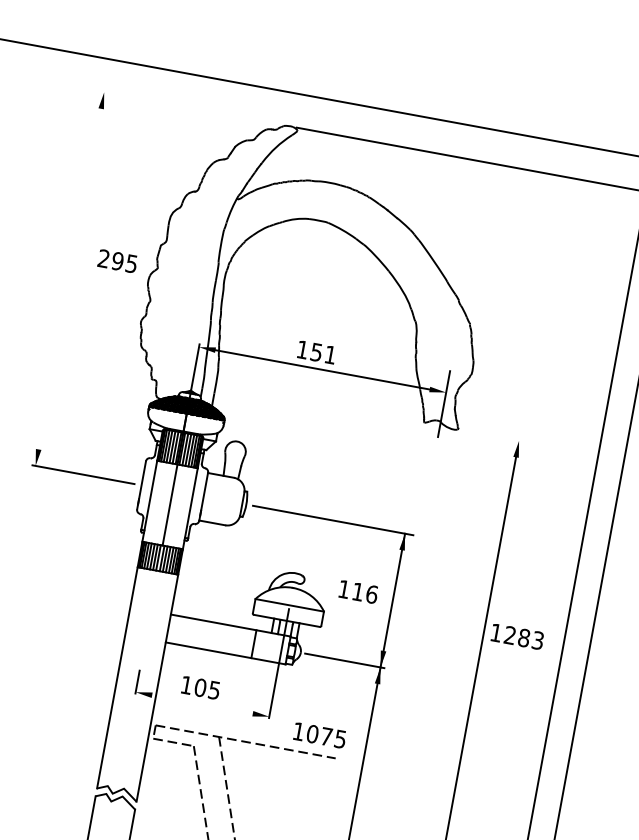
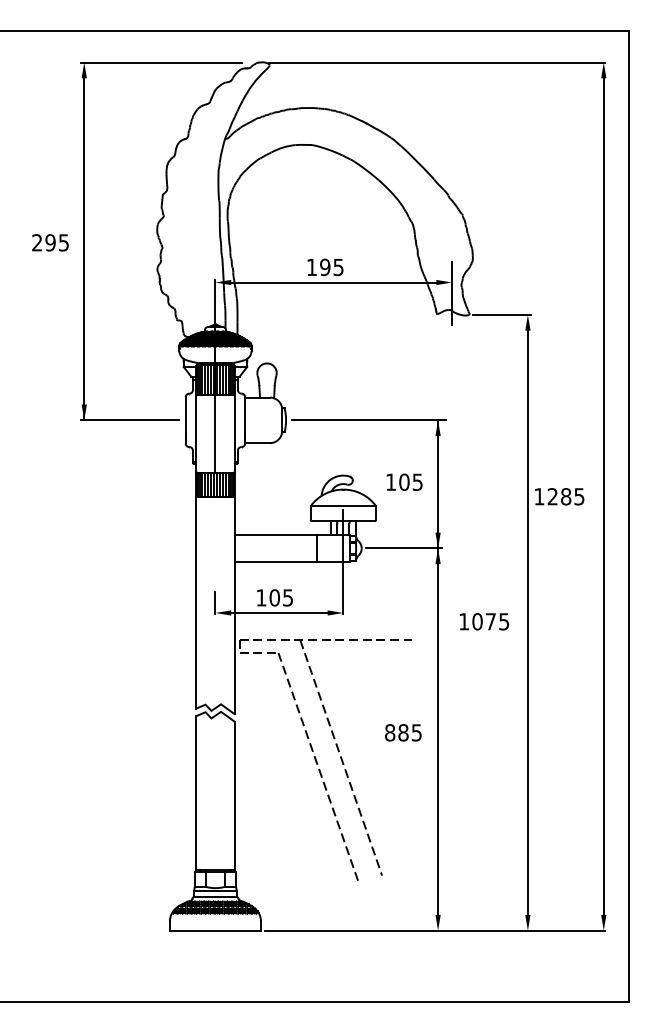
line: (184, 107) -> (161, 62), added
text: (117, 260) -> (50, 242), moved
line: (68, 287) -> (84, 249), added
text: (323, 353) -> (331, 267), 151 -> 195
line: (491, 435) -> (501, 314), added
text: (365, 593) -> (411, 482), 116 -> 105
text: (538, 640) -> (579, 496), 1283 -> 1285
line: (202, 703) -> (279, 612), added
text: (319, 735) -> (484, 621), moved

